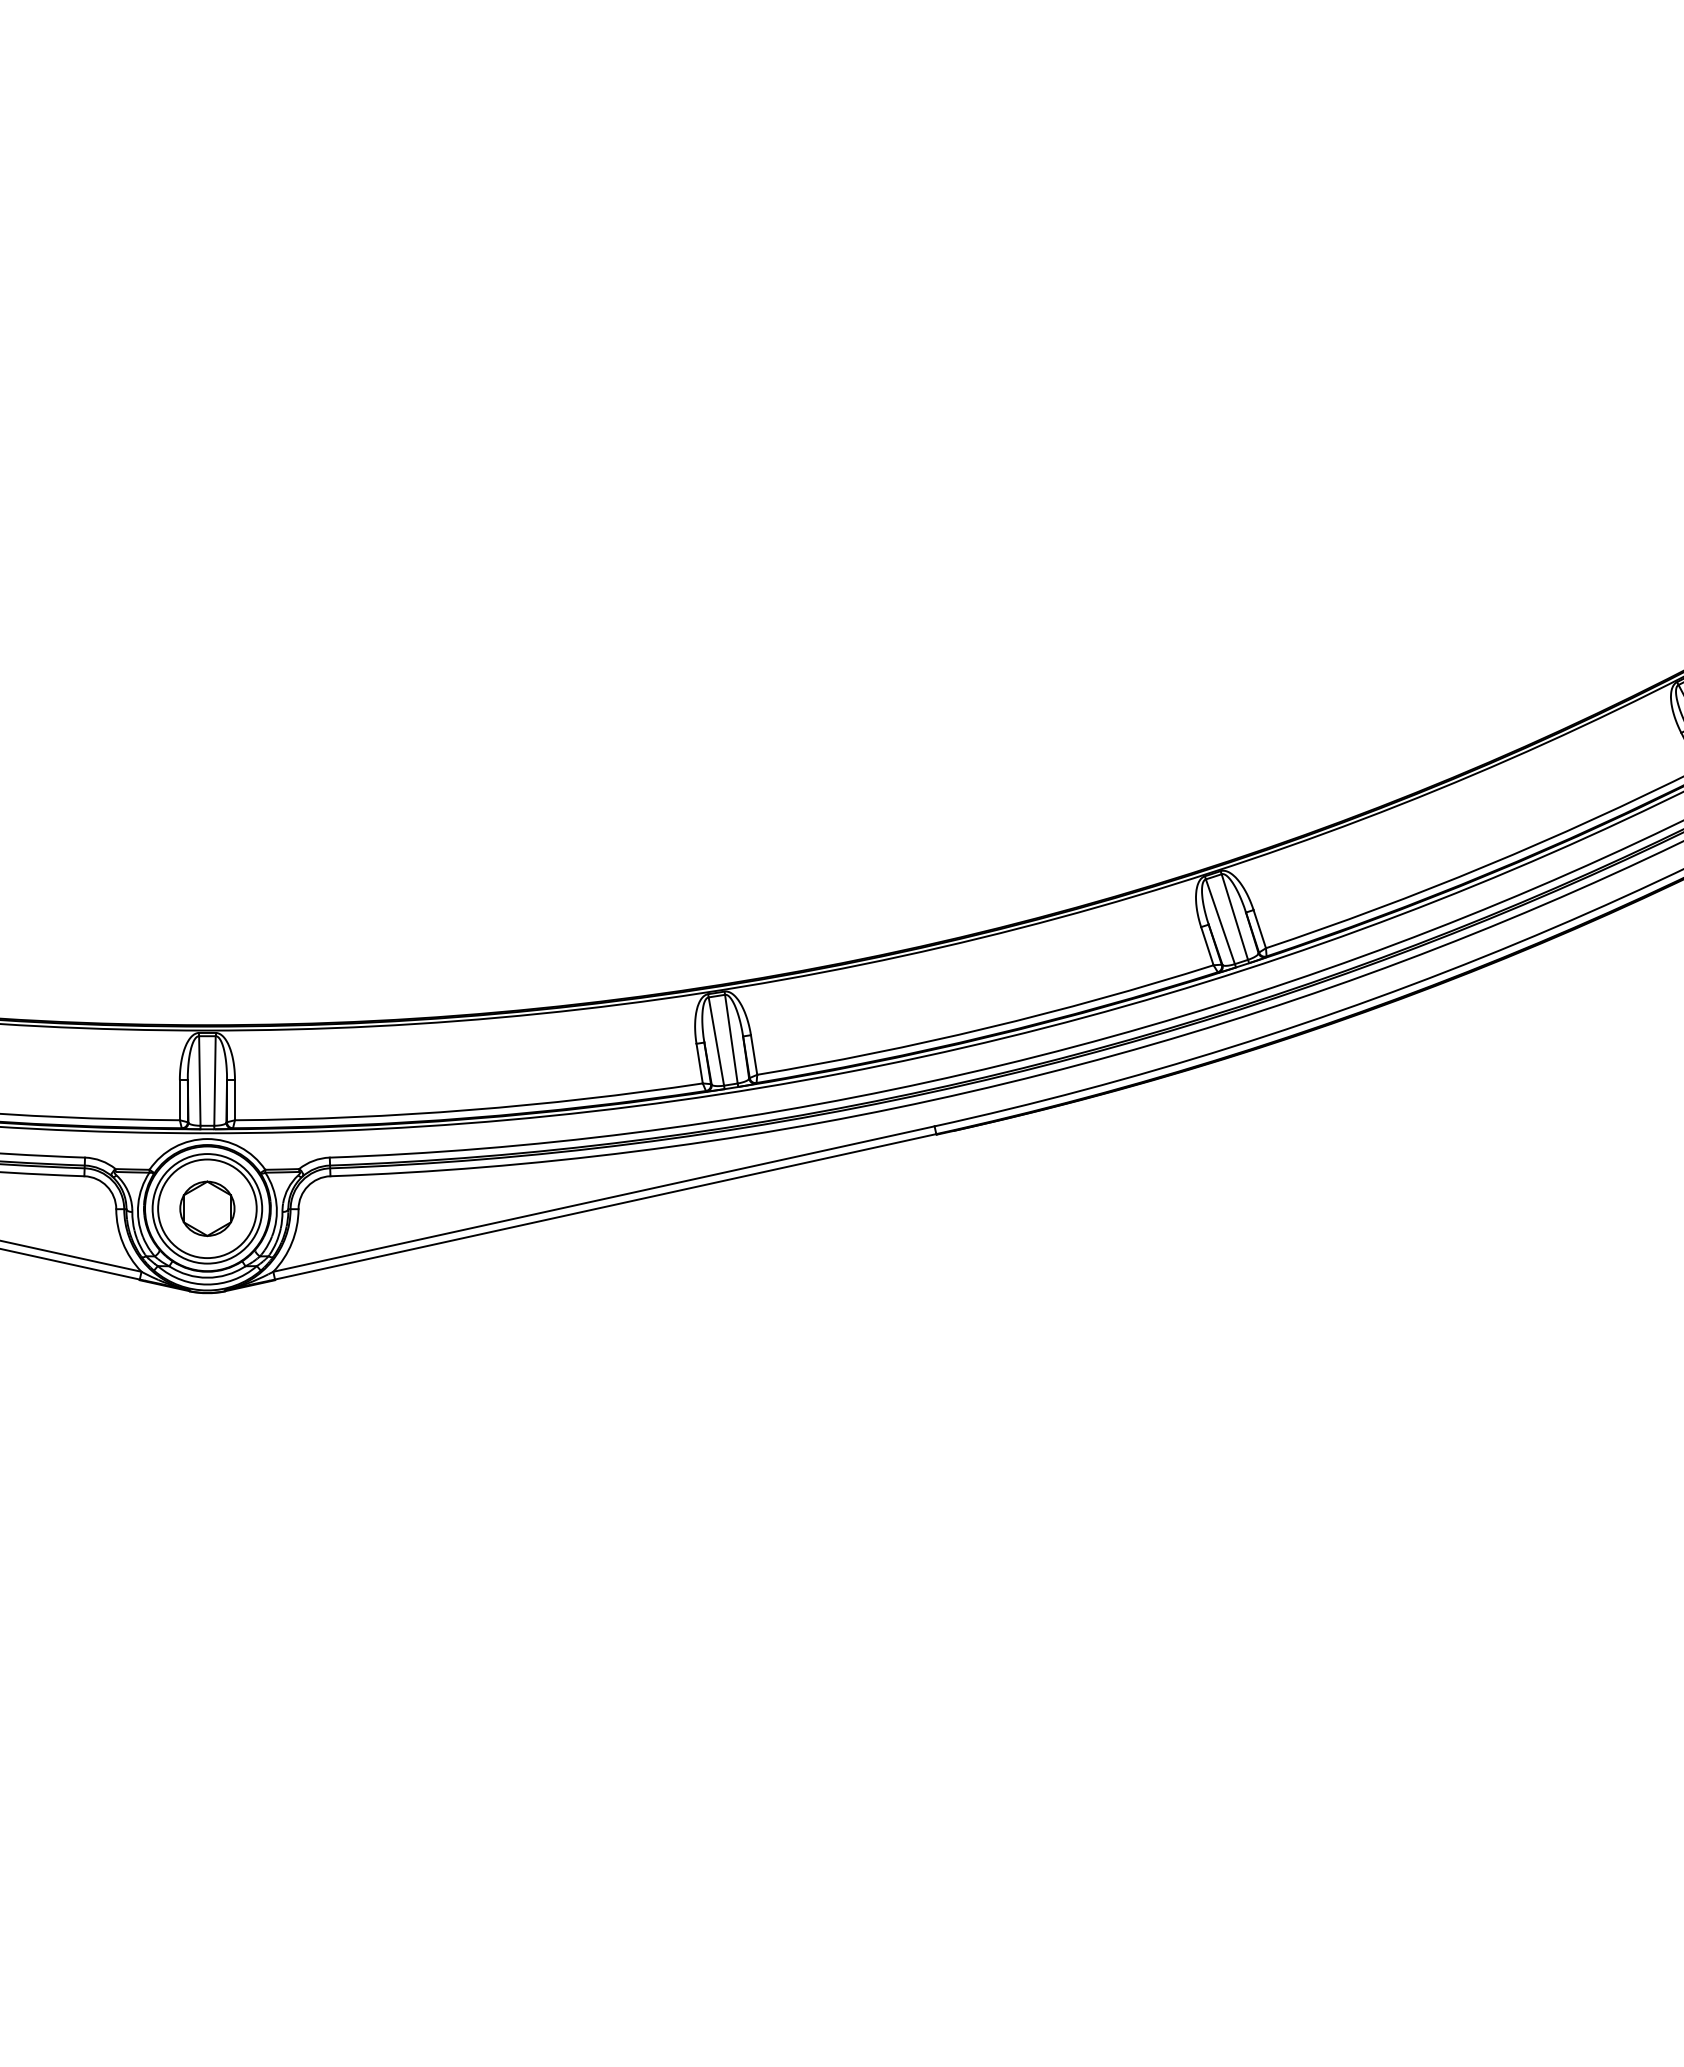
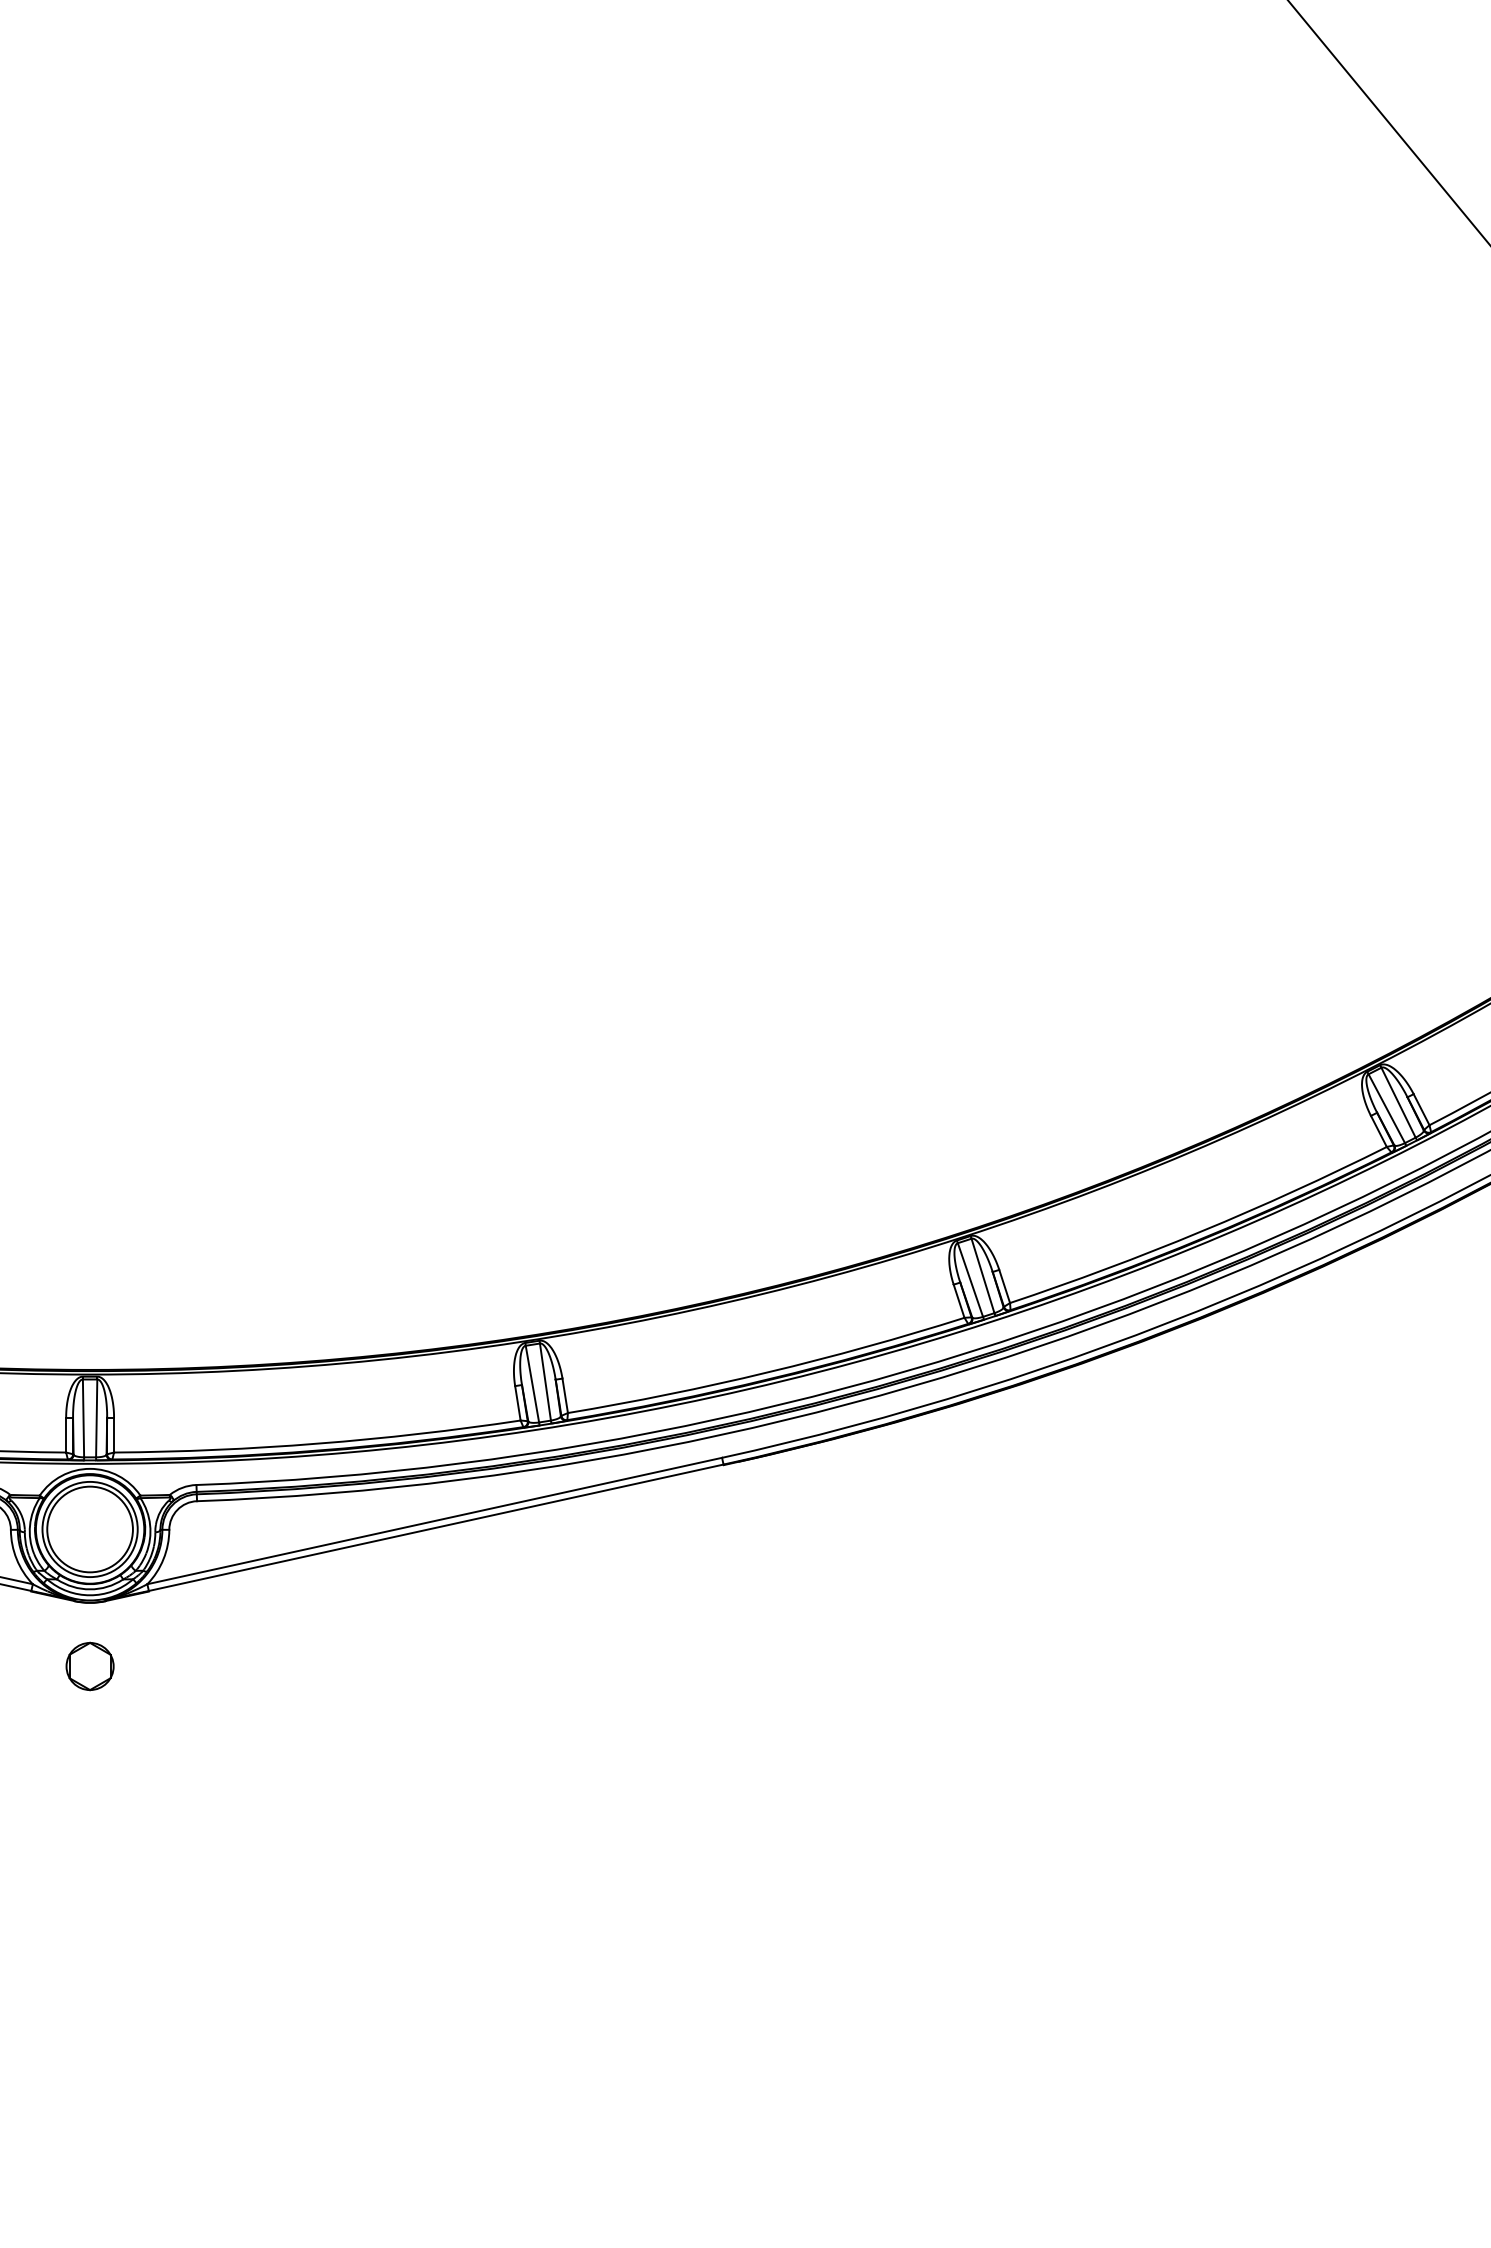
part: (206, 1208) -> (89, 1666), moved

